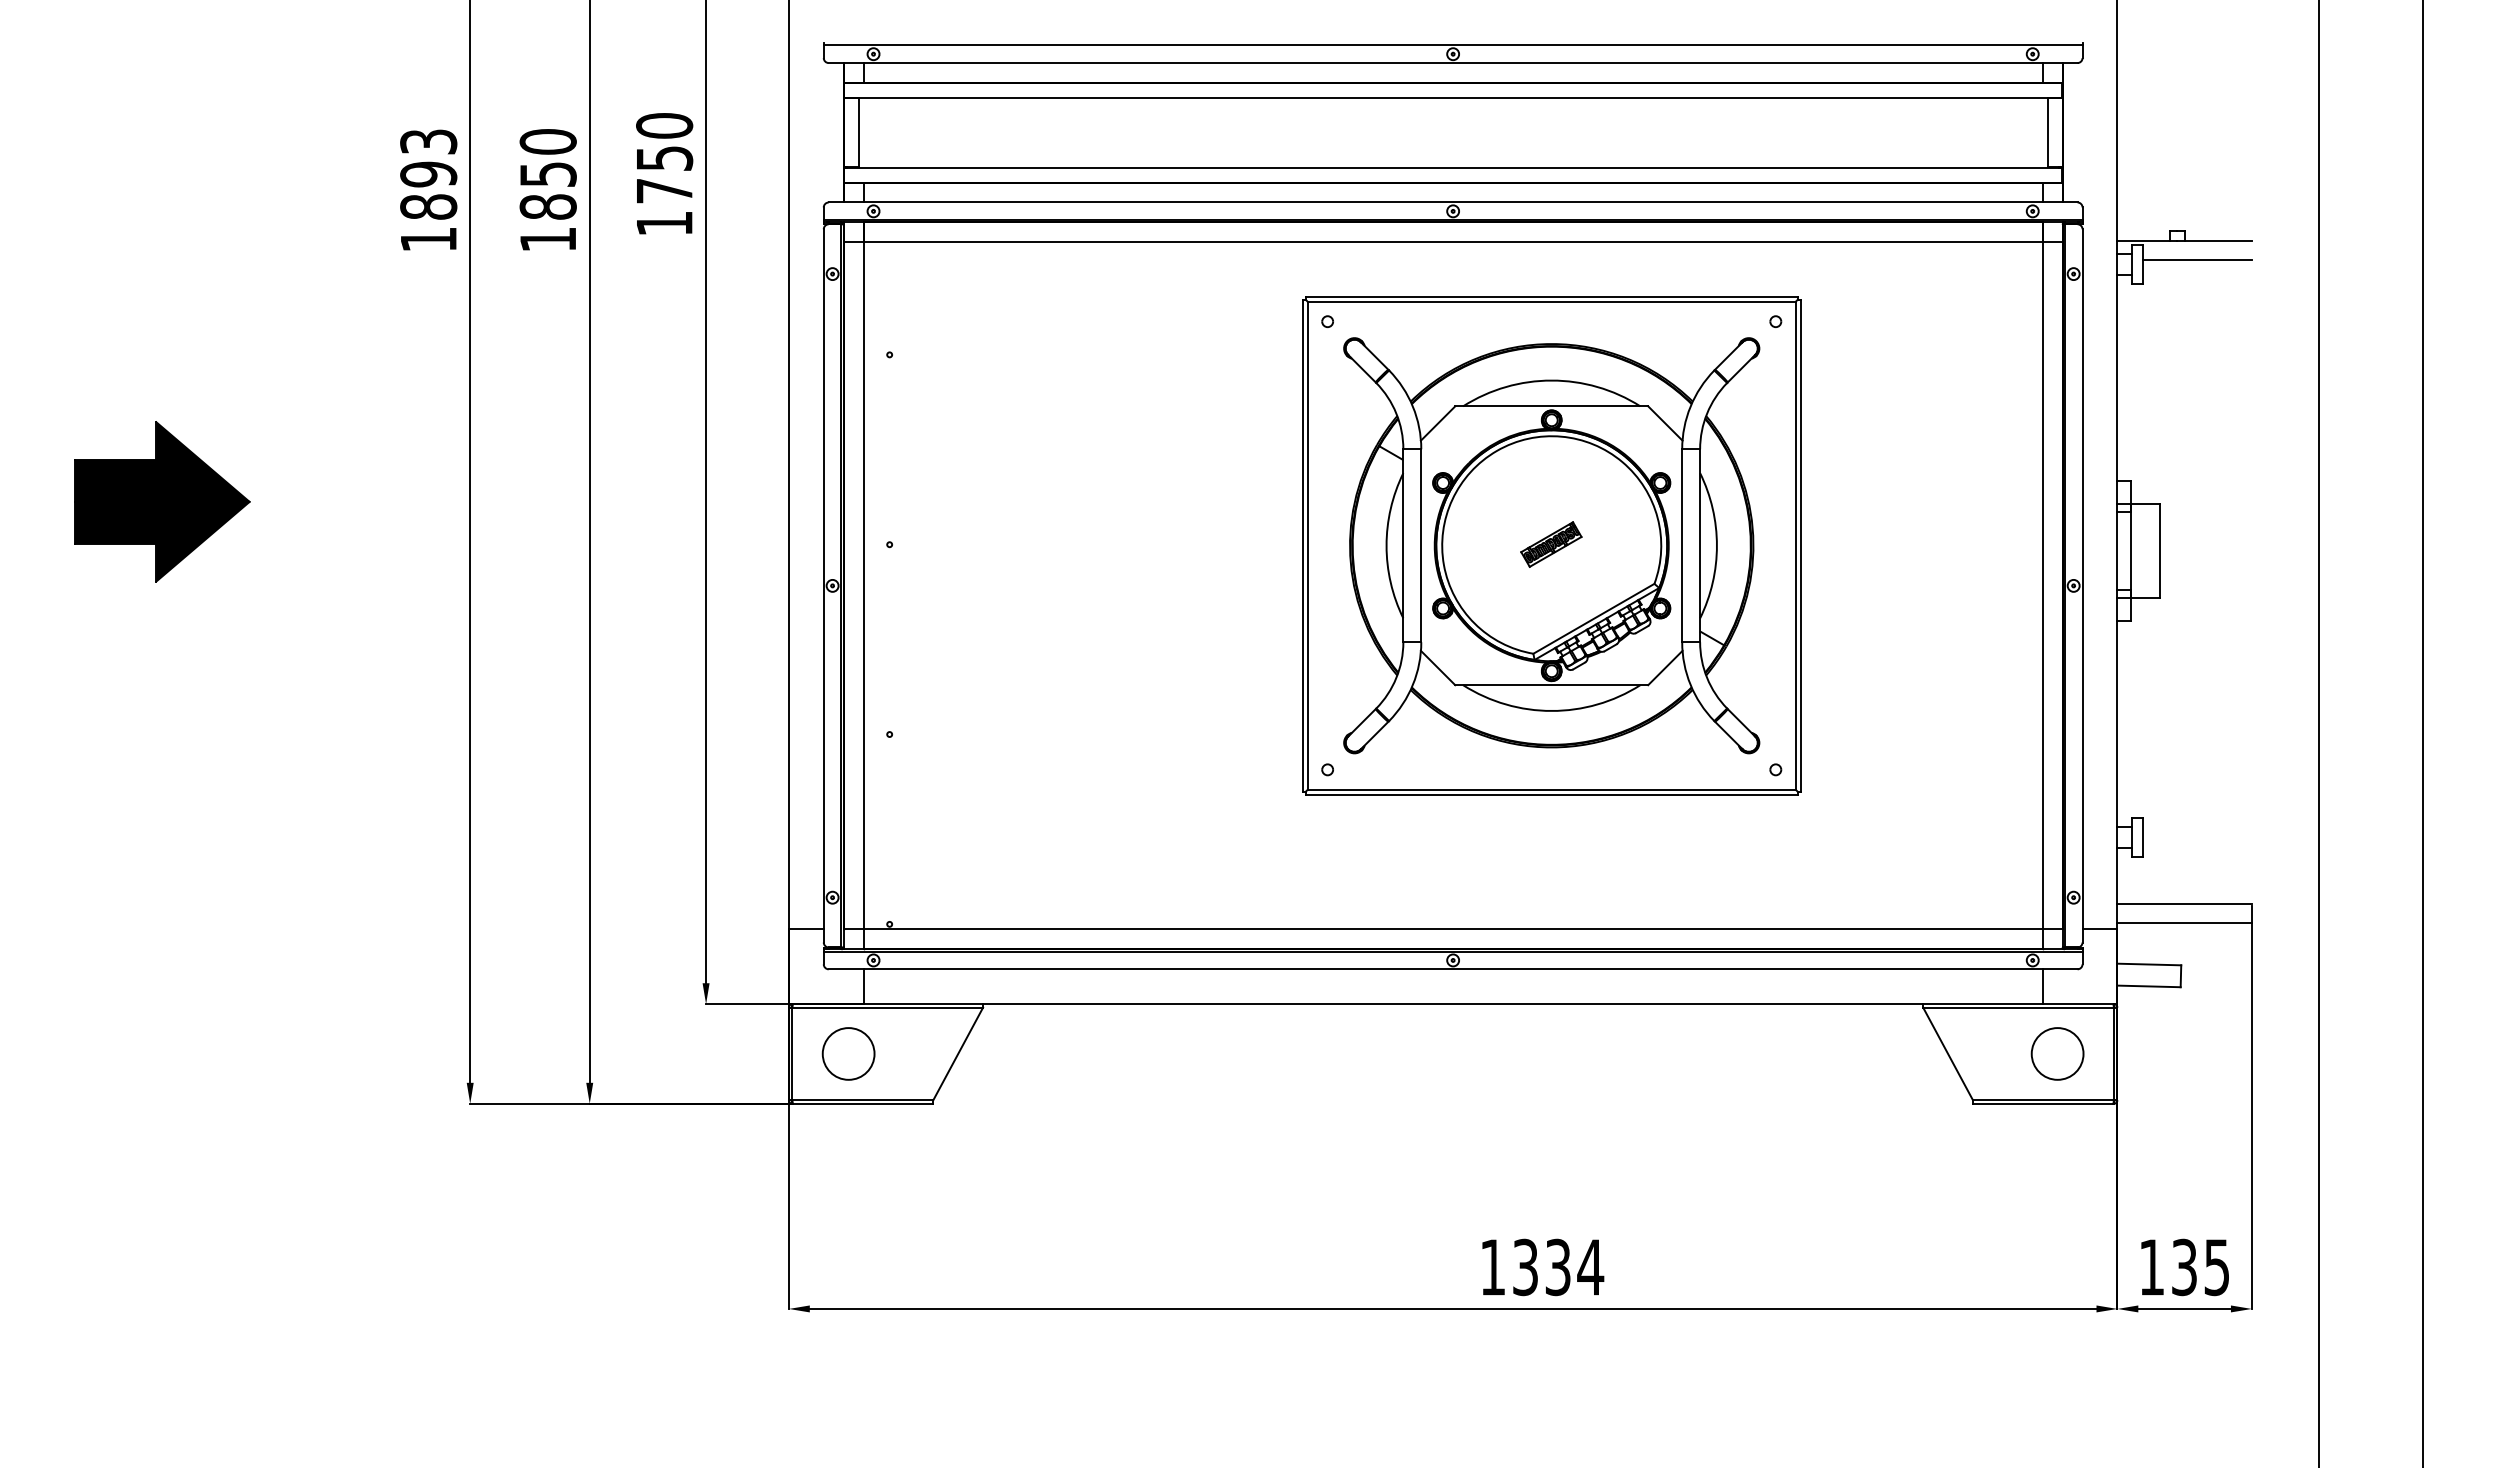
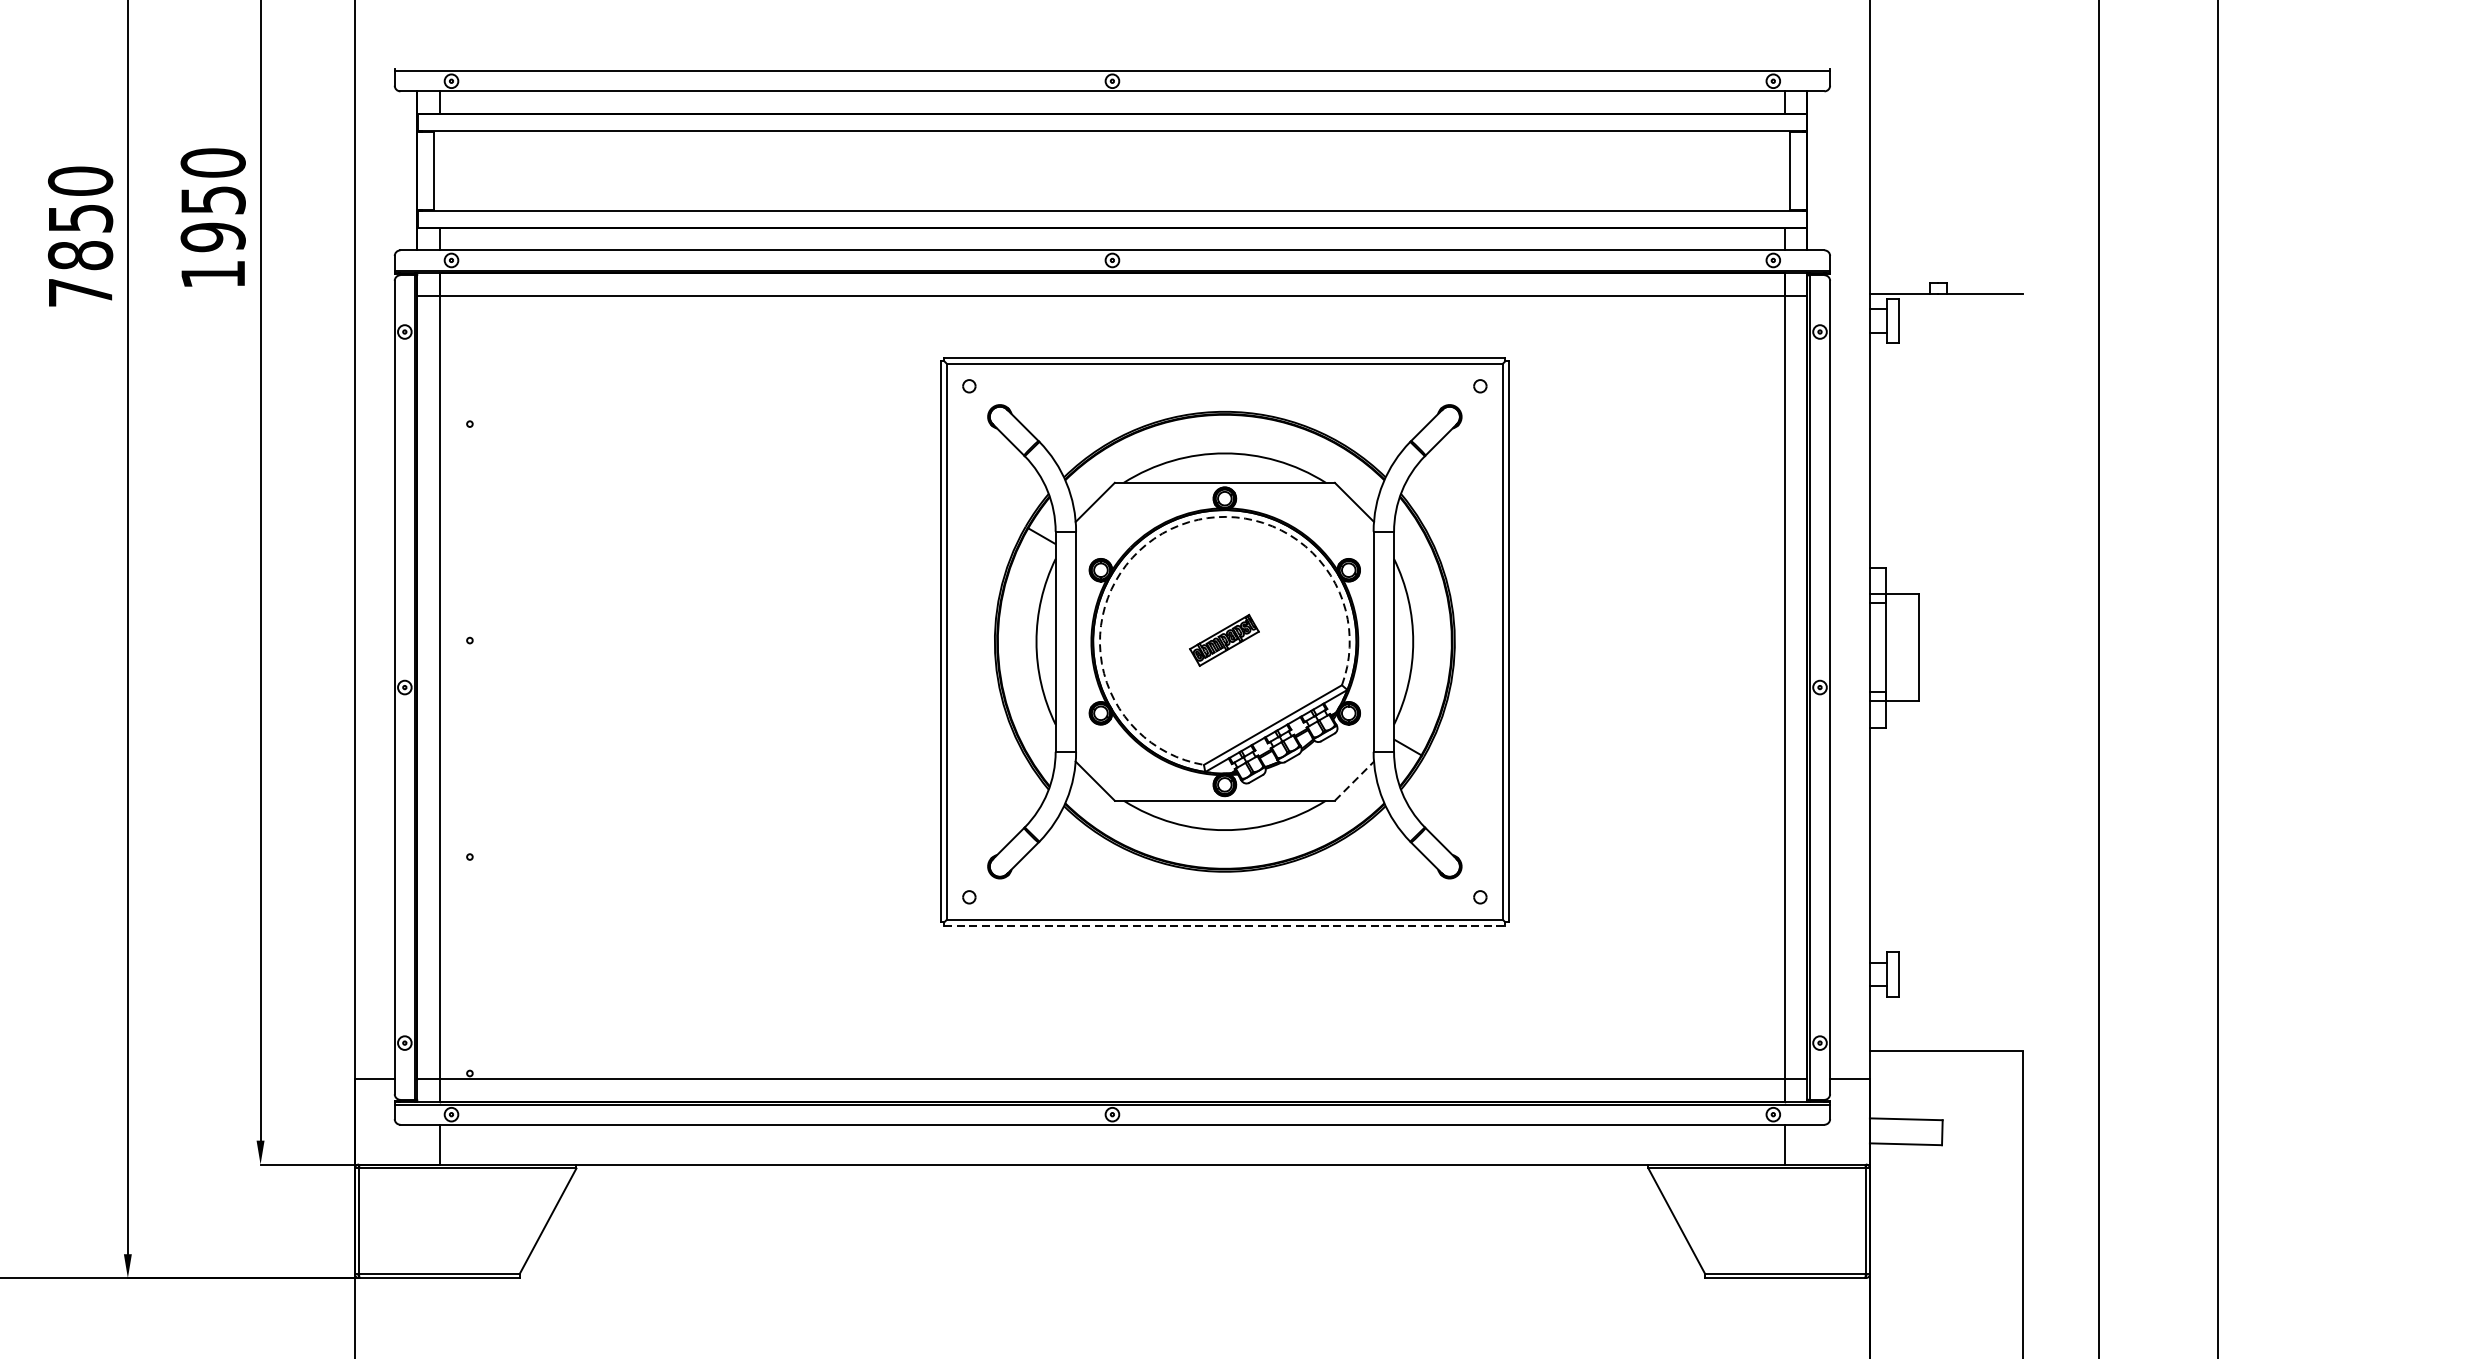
text: (664, 191) -> (213, 237), 1750 -> 1950
text: (547, 239) -> (79, 292), 1850 -> 7850
line: (2197, 260) -> (1961, 316), removed
arc: (1496, 450) -> (1161, 533), solid -> dashed
line: (1665, 667) -> (1354, 780), solid -> dashed
line: (1551, 794) -> (1224, 925), solid -> dashed
line: (2184, 923) -> (1946, 1072), removed
circle: (848, 1053) -> (422, 1220), removed
circle: (2057, 1053) -> (1801, 1220), removed

